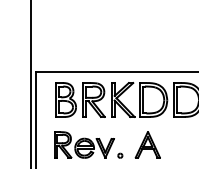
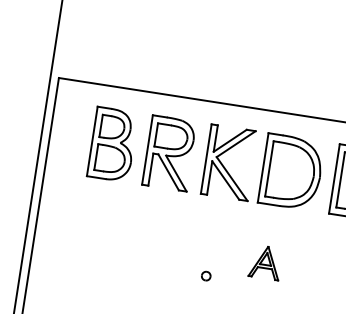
part: (84, 144) -> (136, 241), removed
part: (147, 144) -> (265, 261), size x0.6

